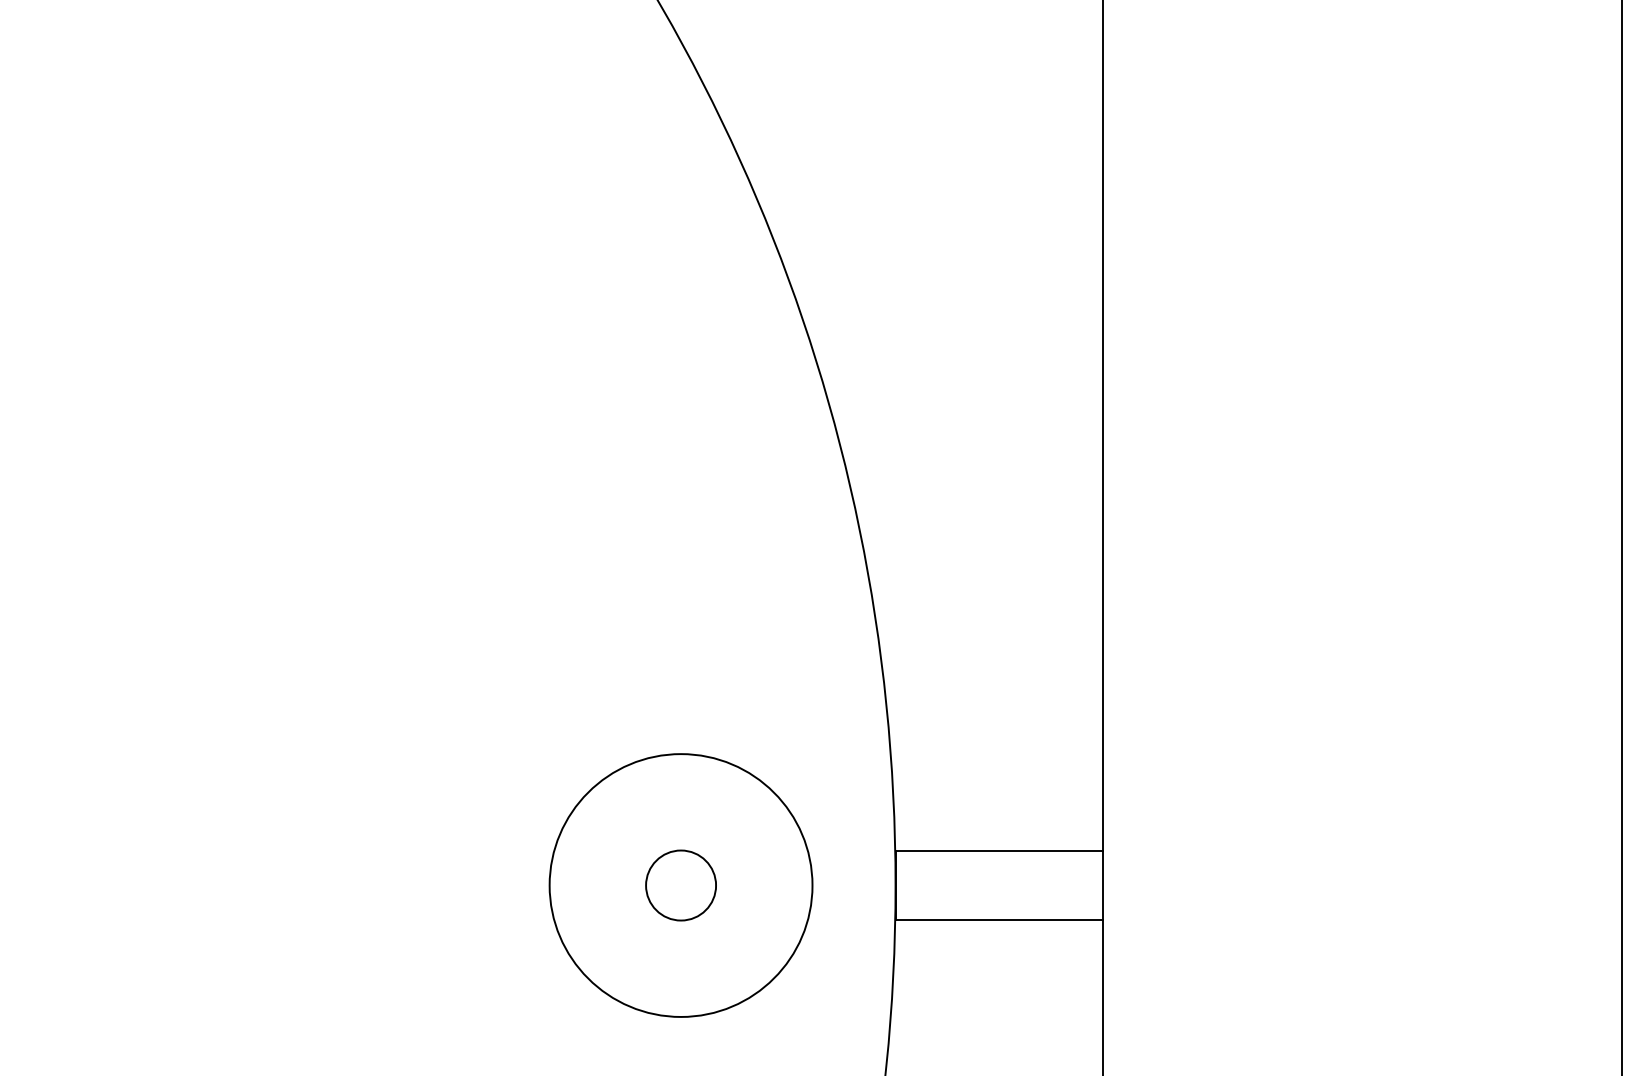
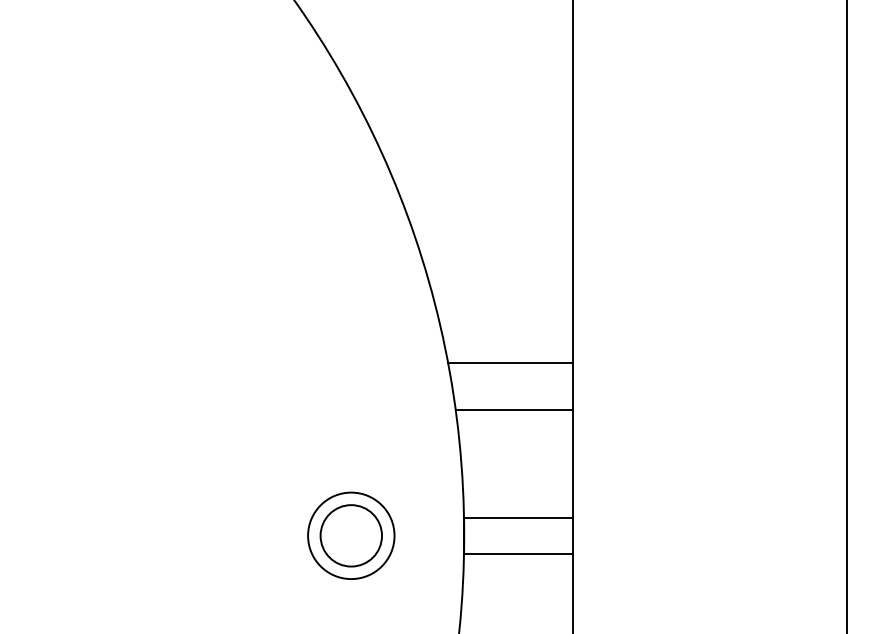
line: (983, 556) -> (510, 362), added
line: (991, 645) -> (514, 409), added
circle: (681, 884) -> (351, 535), size x0.62
circle: (681, 884) -> (351, 535), size x1.67

